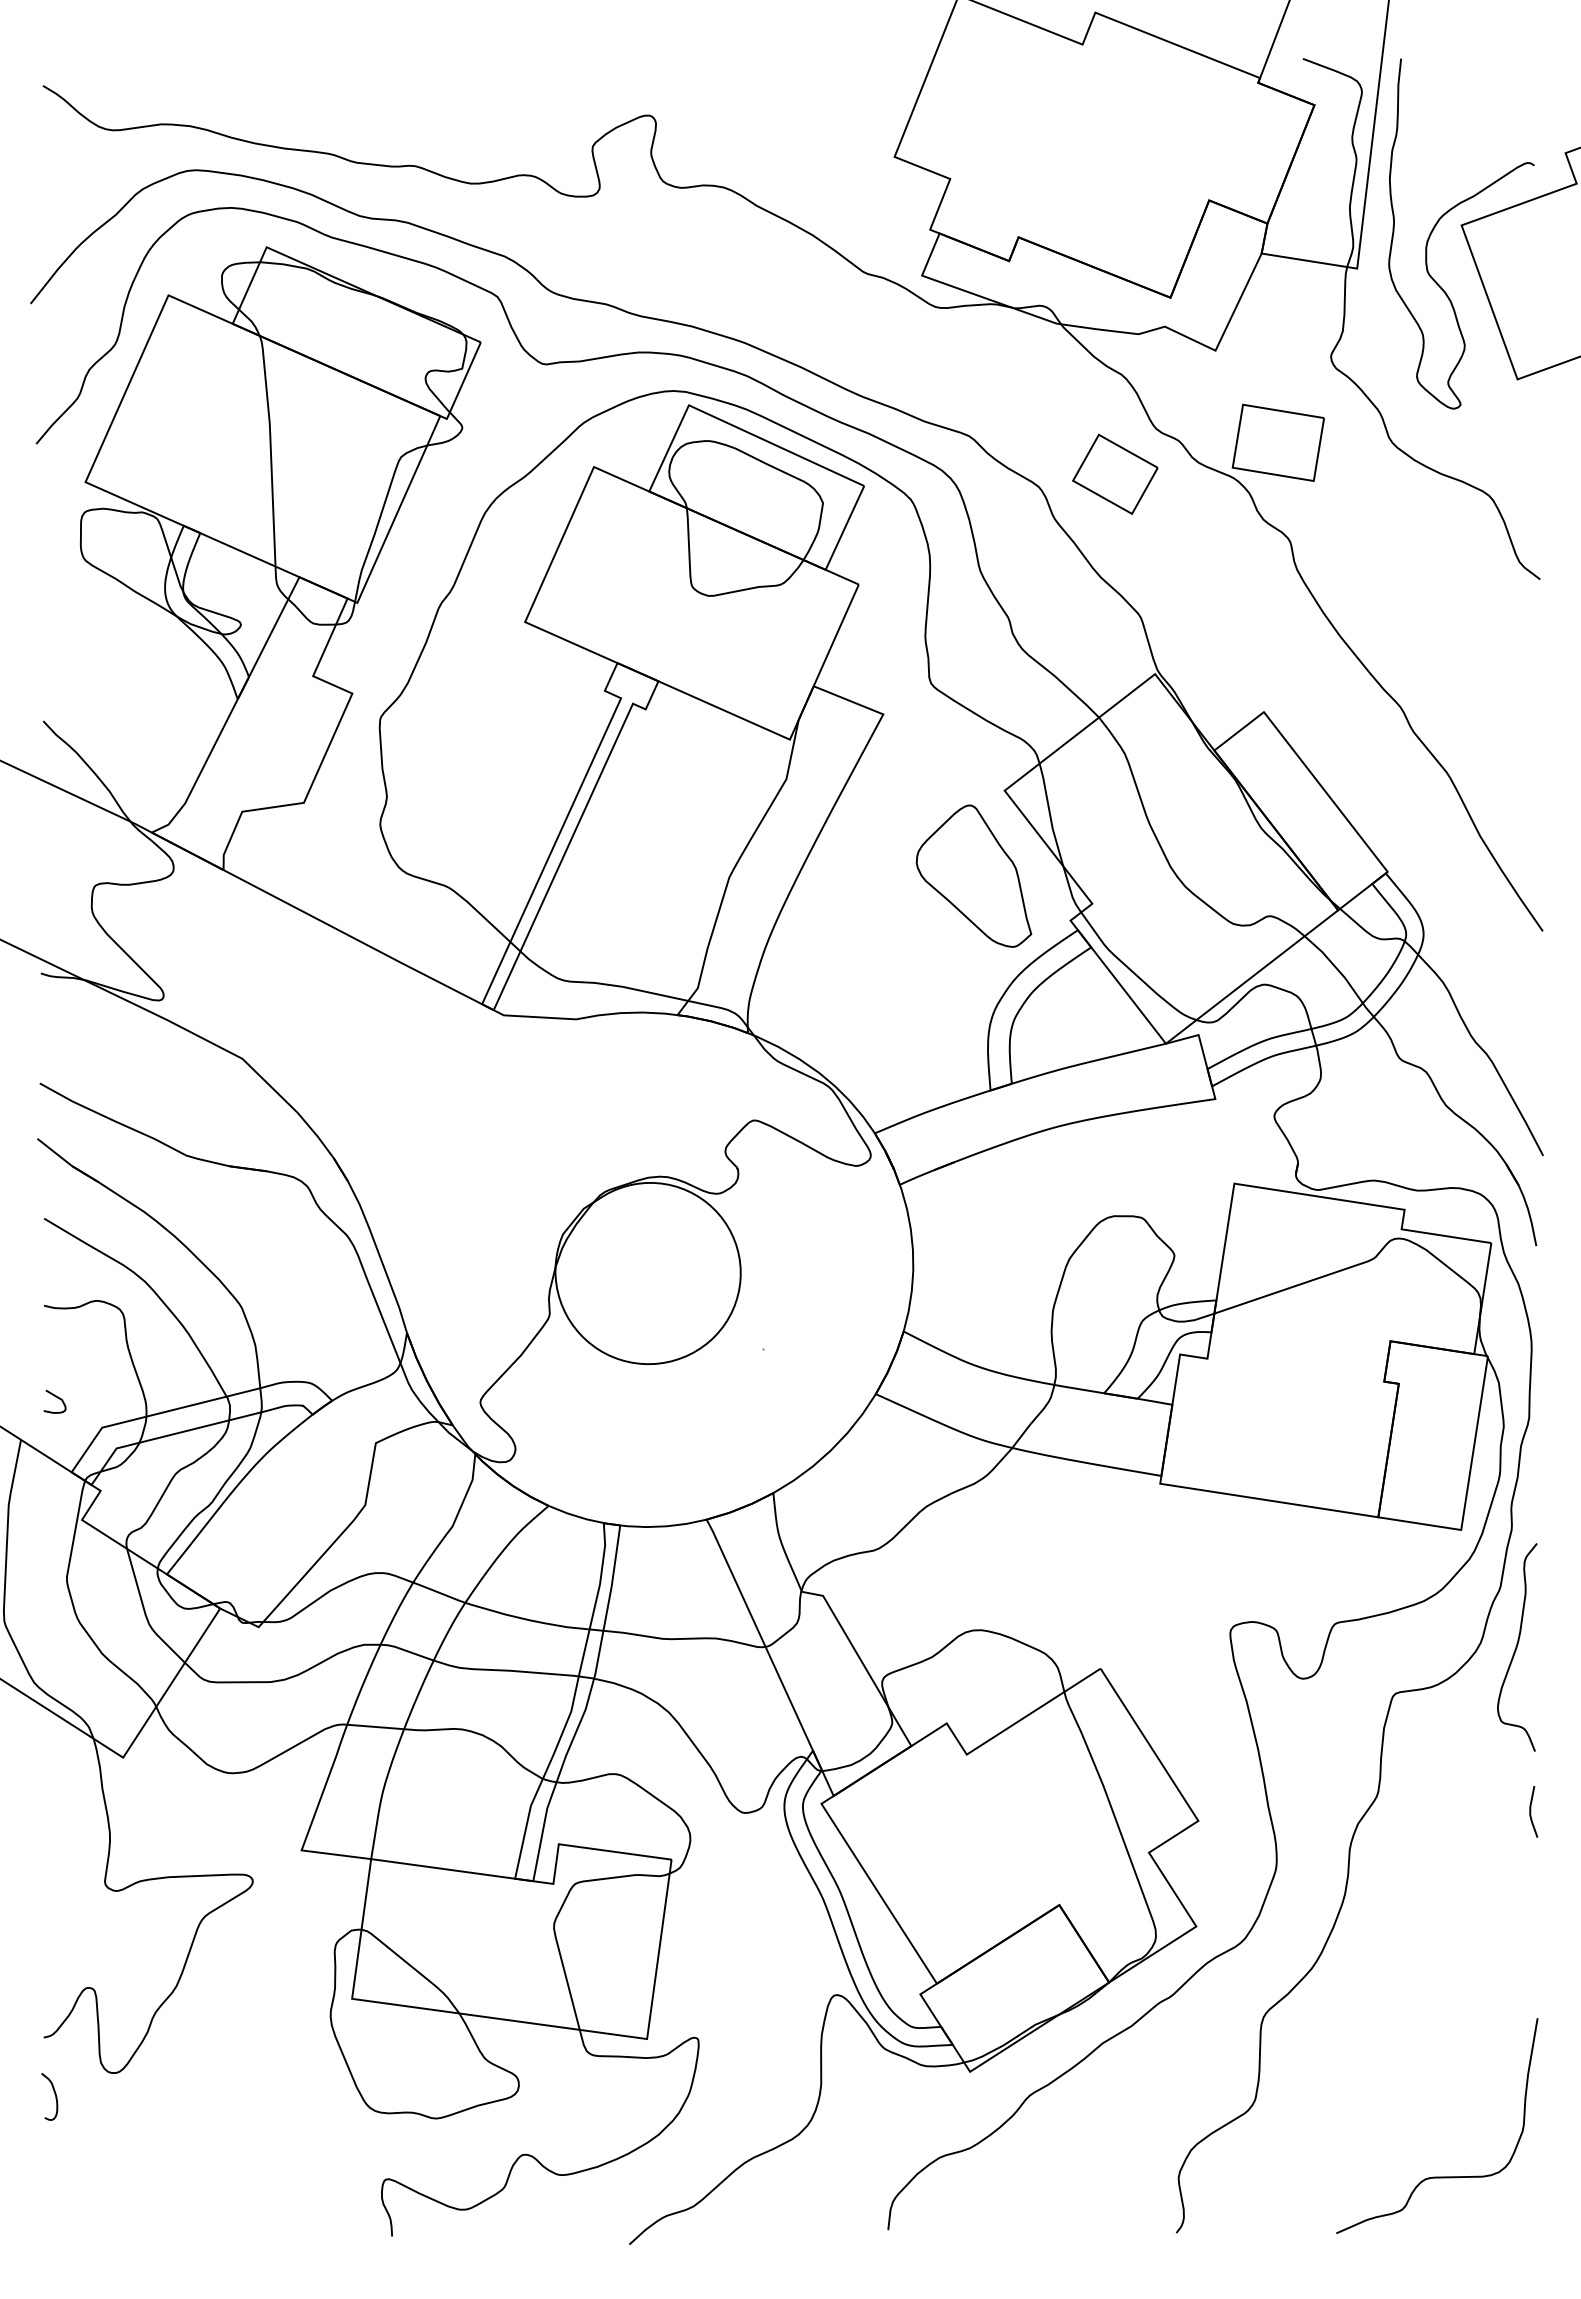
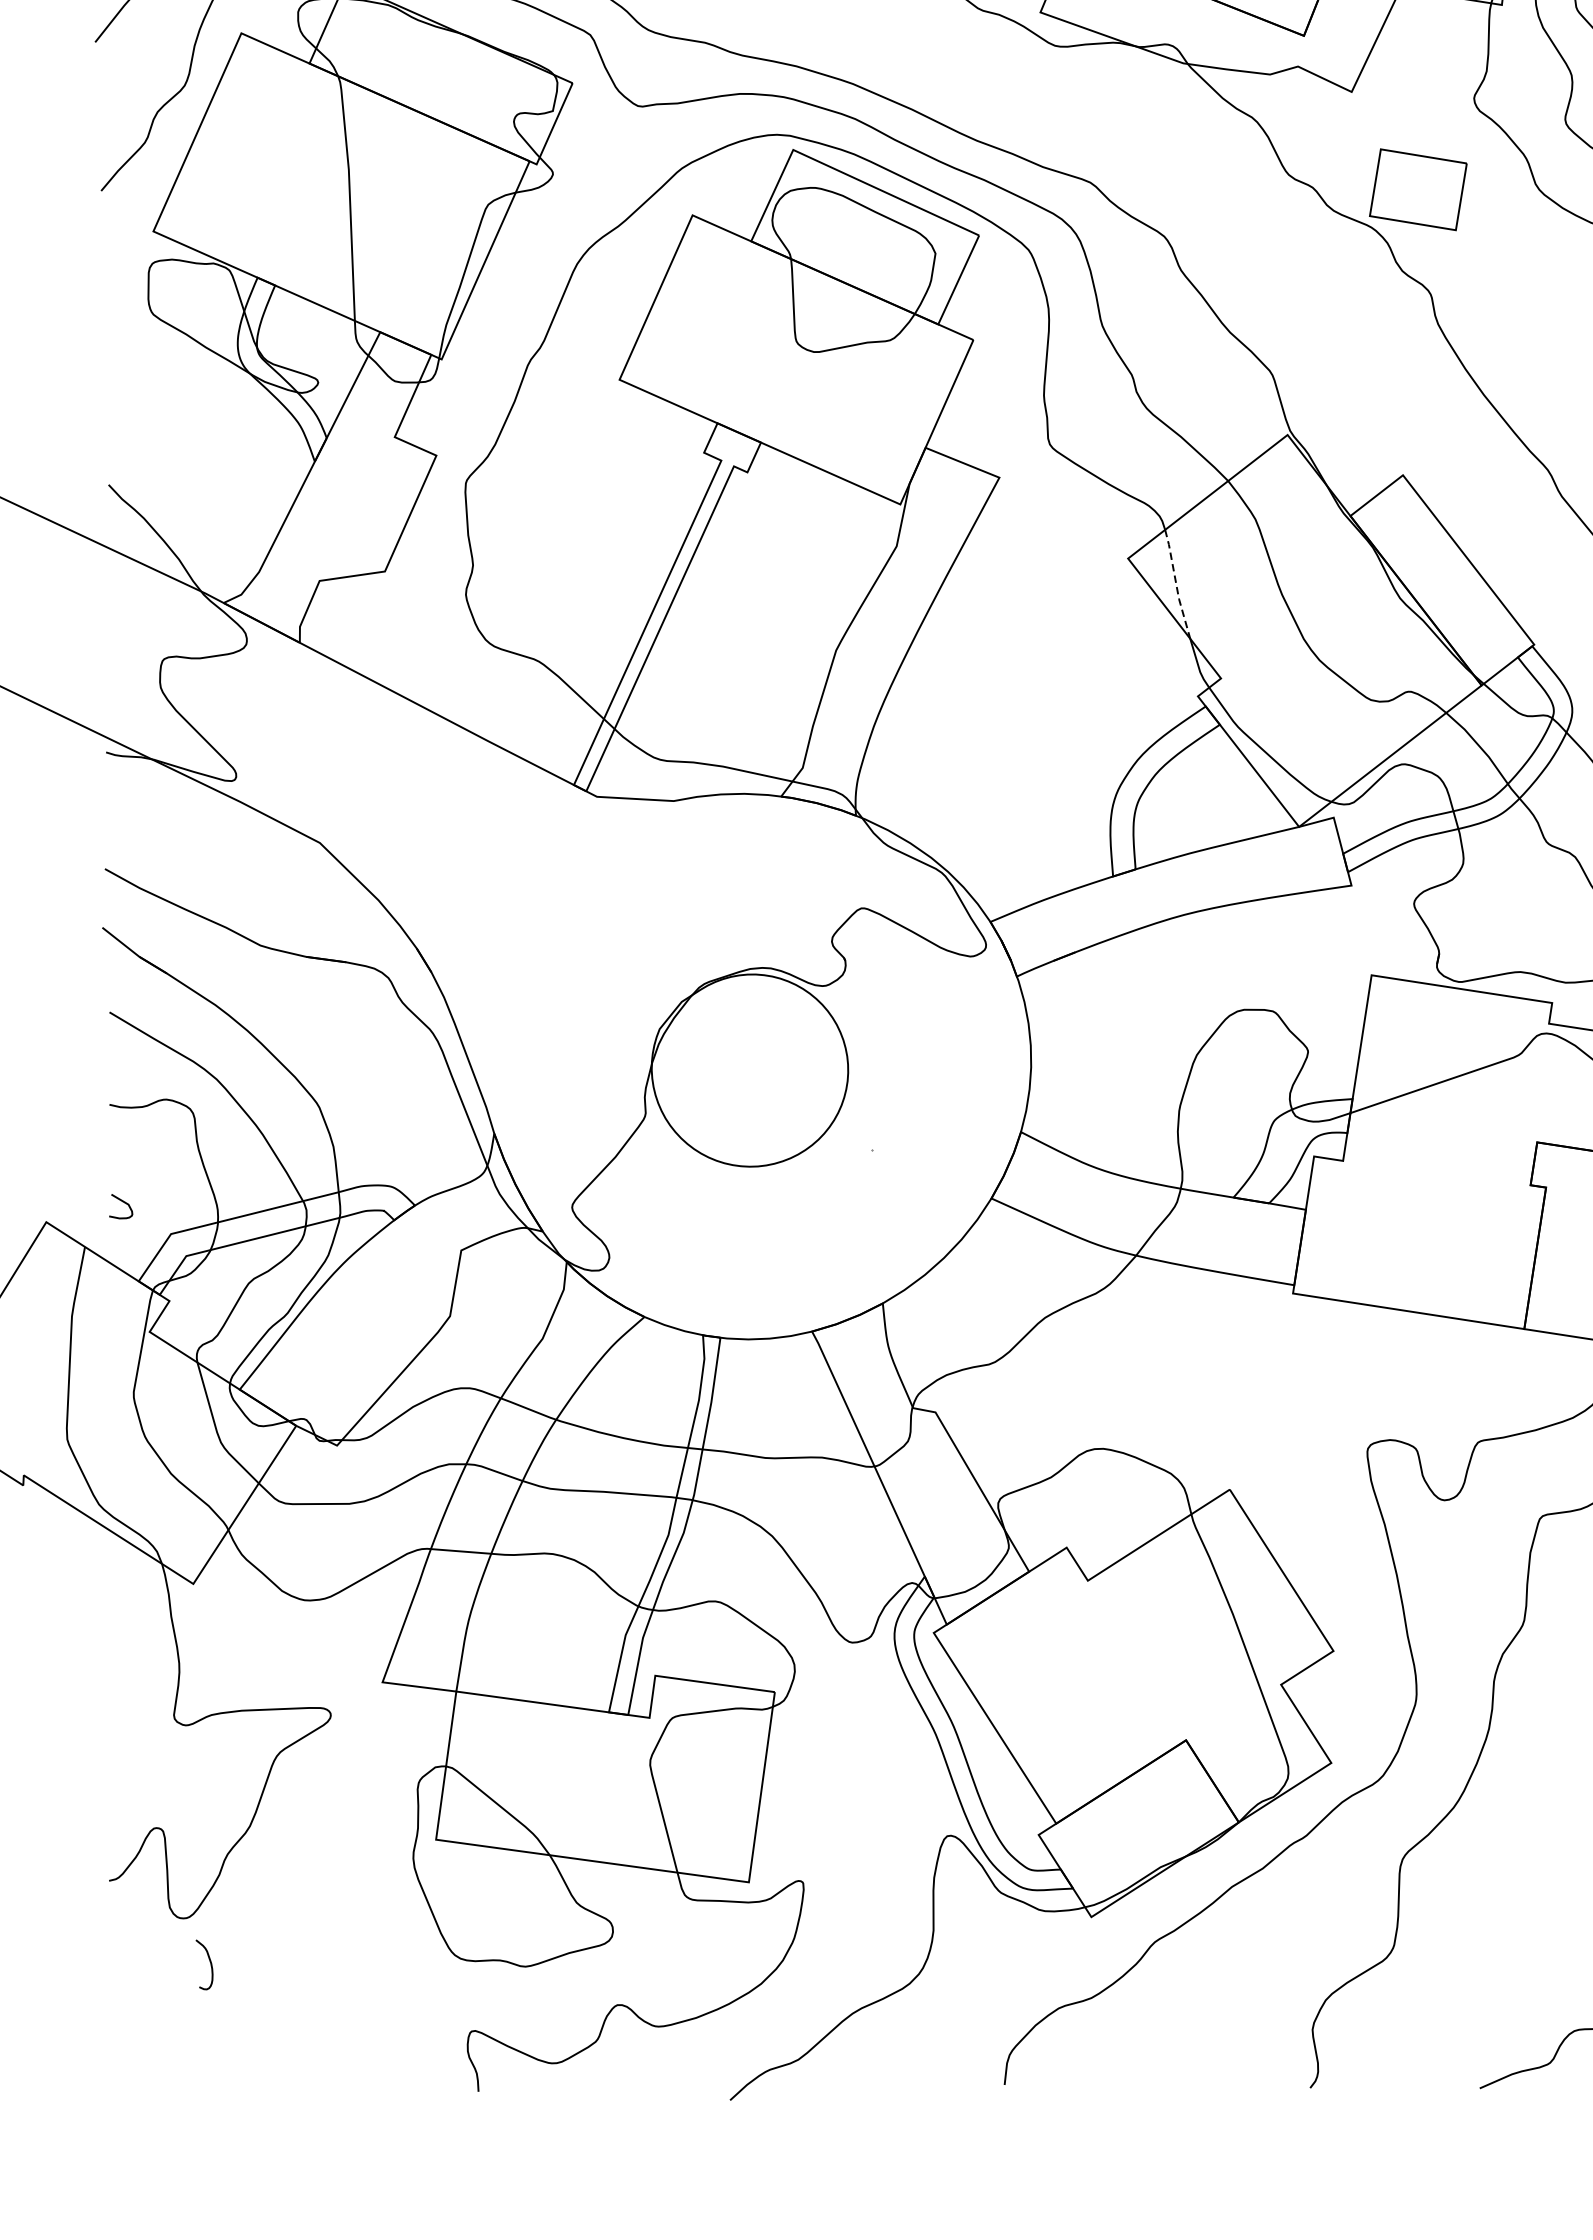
part: (1115, 473) -> (1245, 222), removed
line: (1050, 815) -> (1176, 584), solid -> dashed
part: (973, 875) -> (1095, 648), removed
curve: (54, 2094) -> (209, 1962), moved

